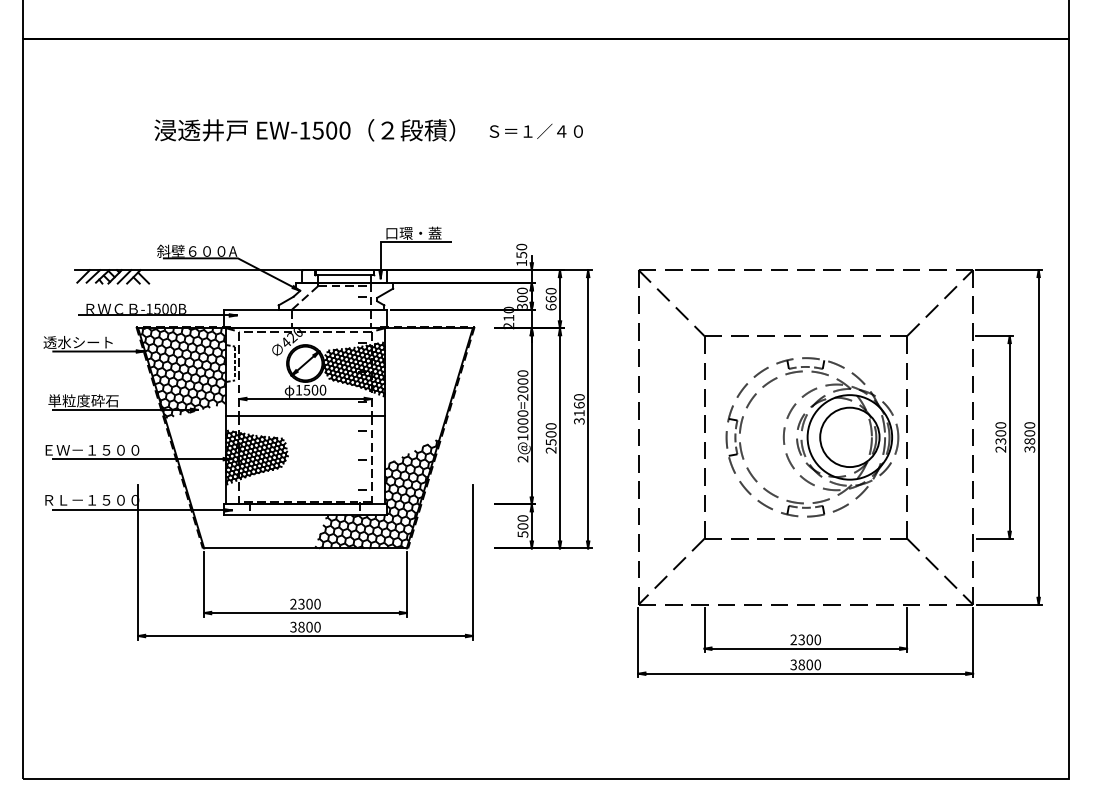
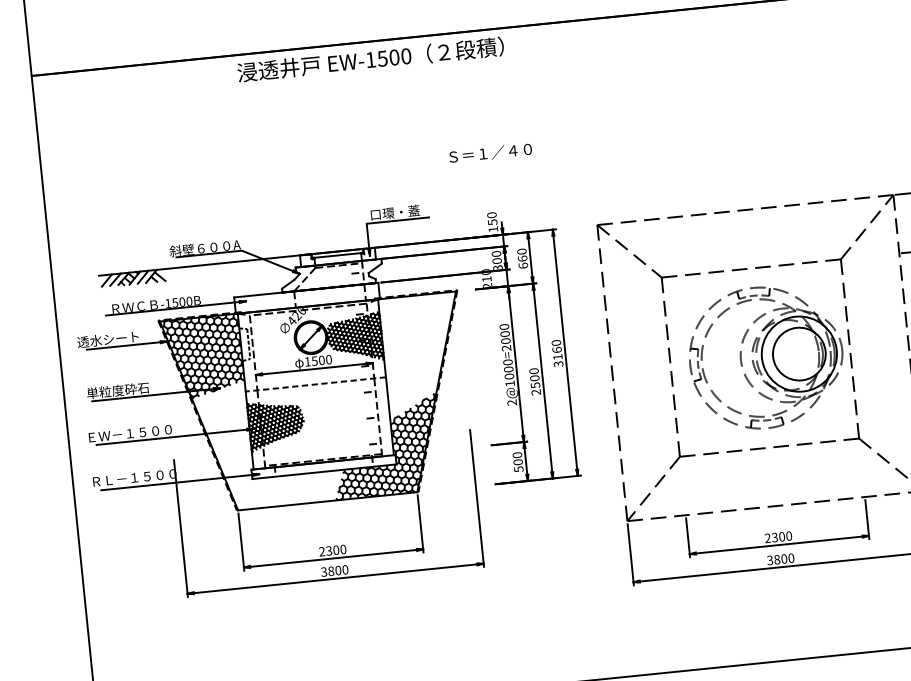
text: (304, 130) -> (370, 59), moved
text: (535, 130) -> (489, 152), moved
line: (305, 416) -> (315, 384), solid -> dashed

